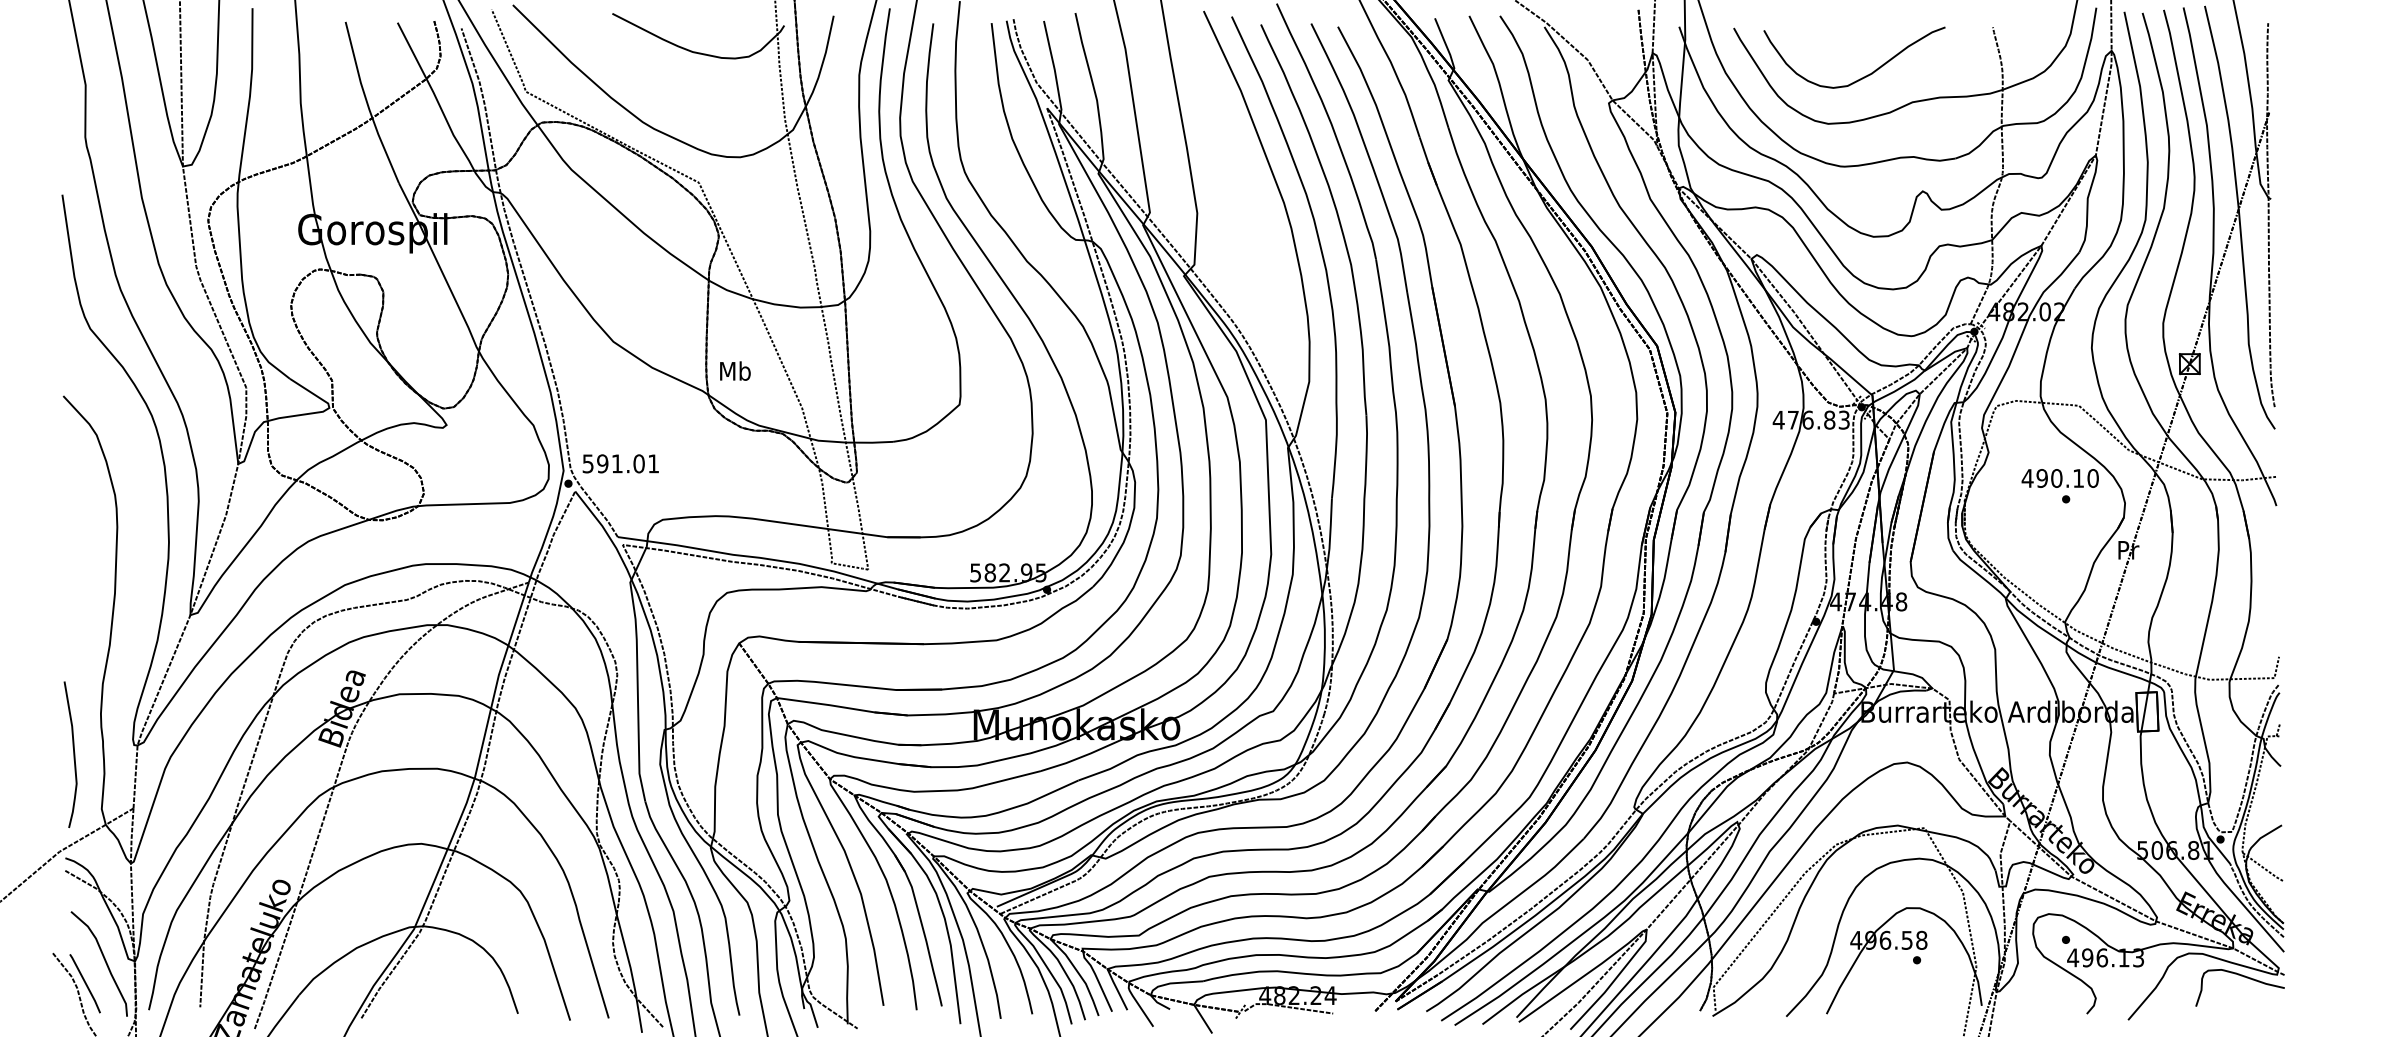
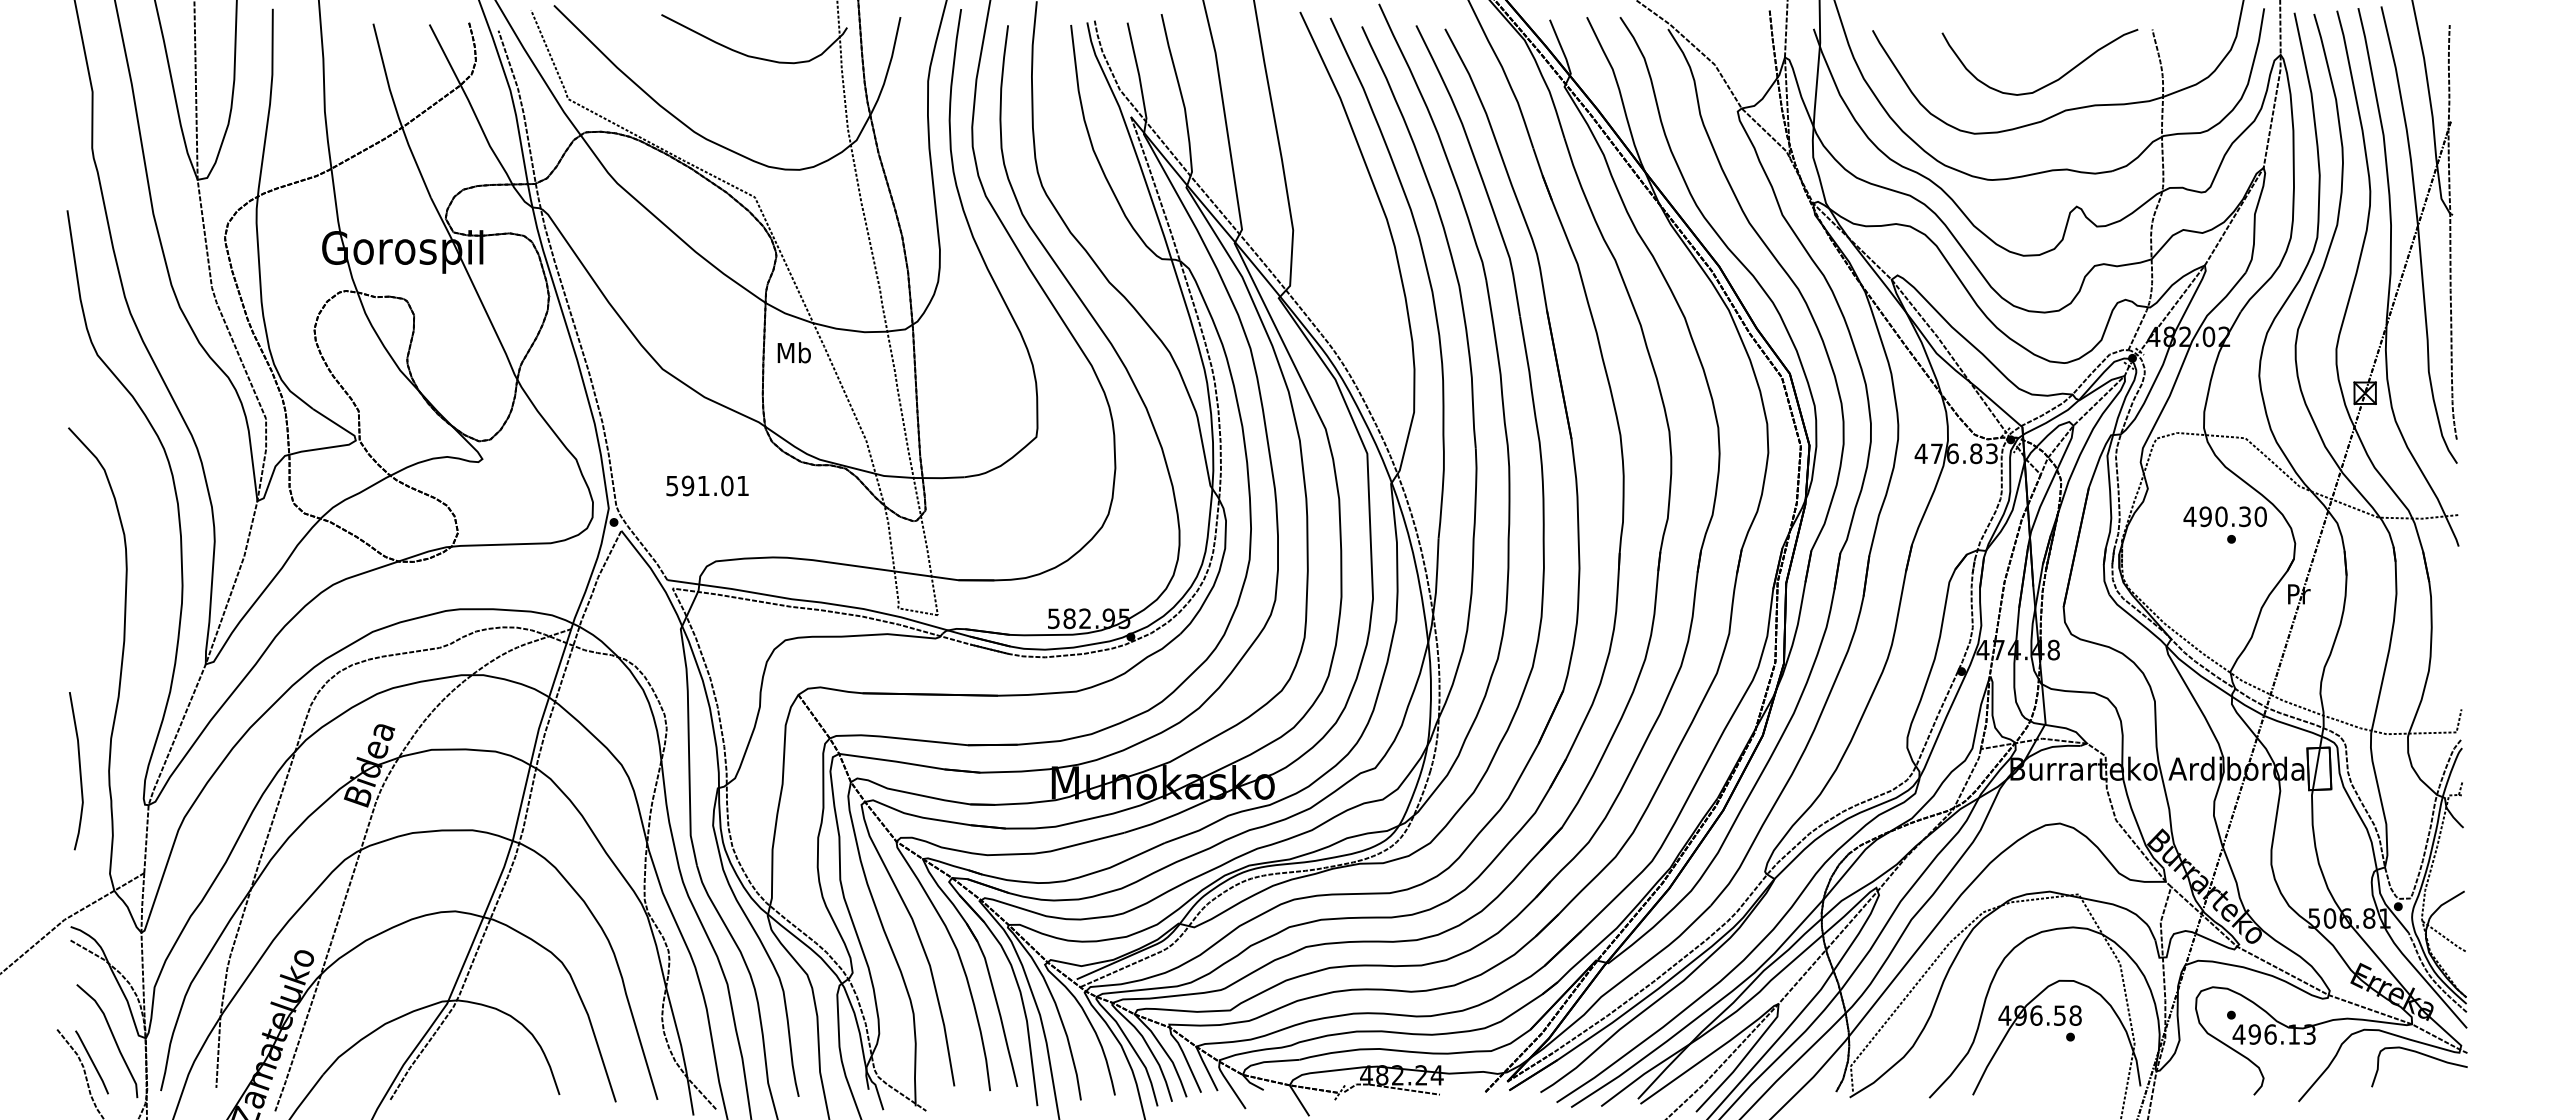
curve: (1864, 76) -> (2050, 82), moved
text: (734, 370) -> (793, 352), moved
text: (620, 463) -> (707, 485), moved
text: (2078, 478) -> (2244, 516), 490.10 -> 490.30
curve: (73, 755) -> (79, 771), moved

